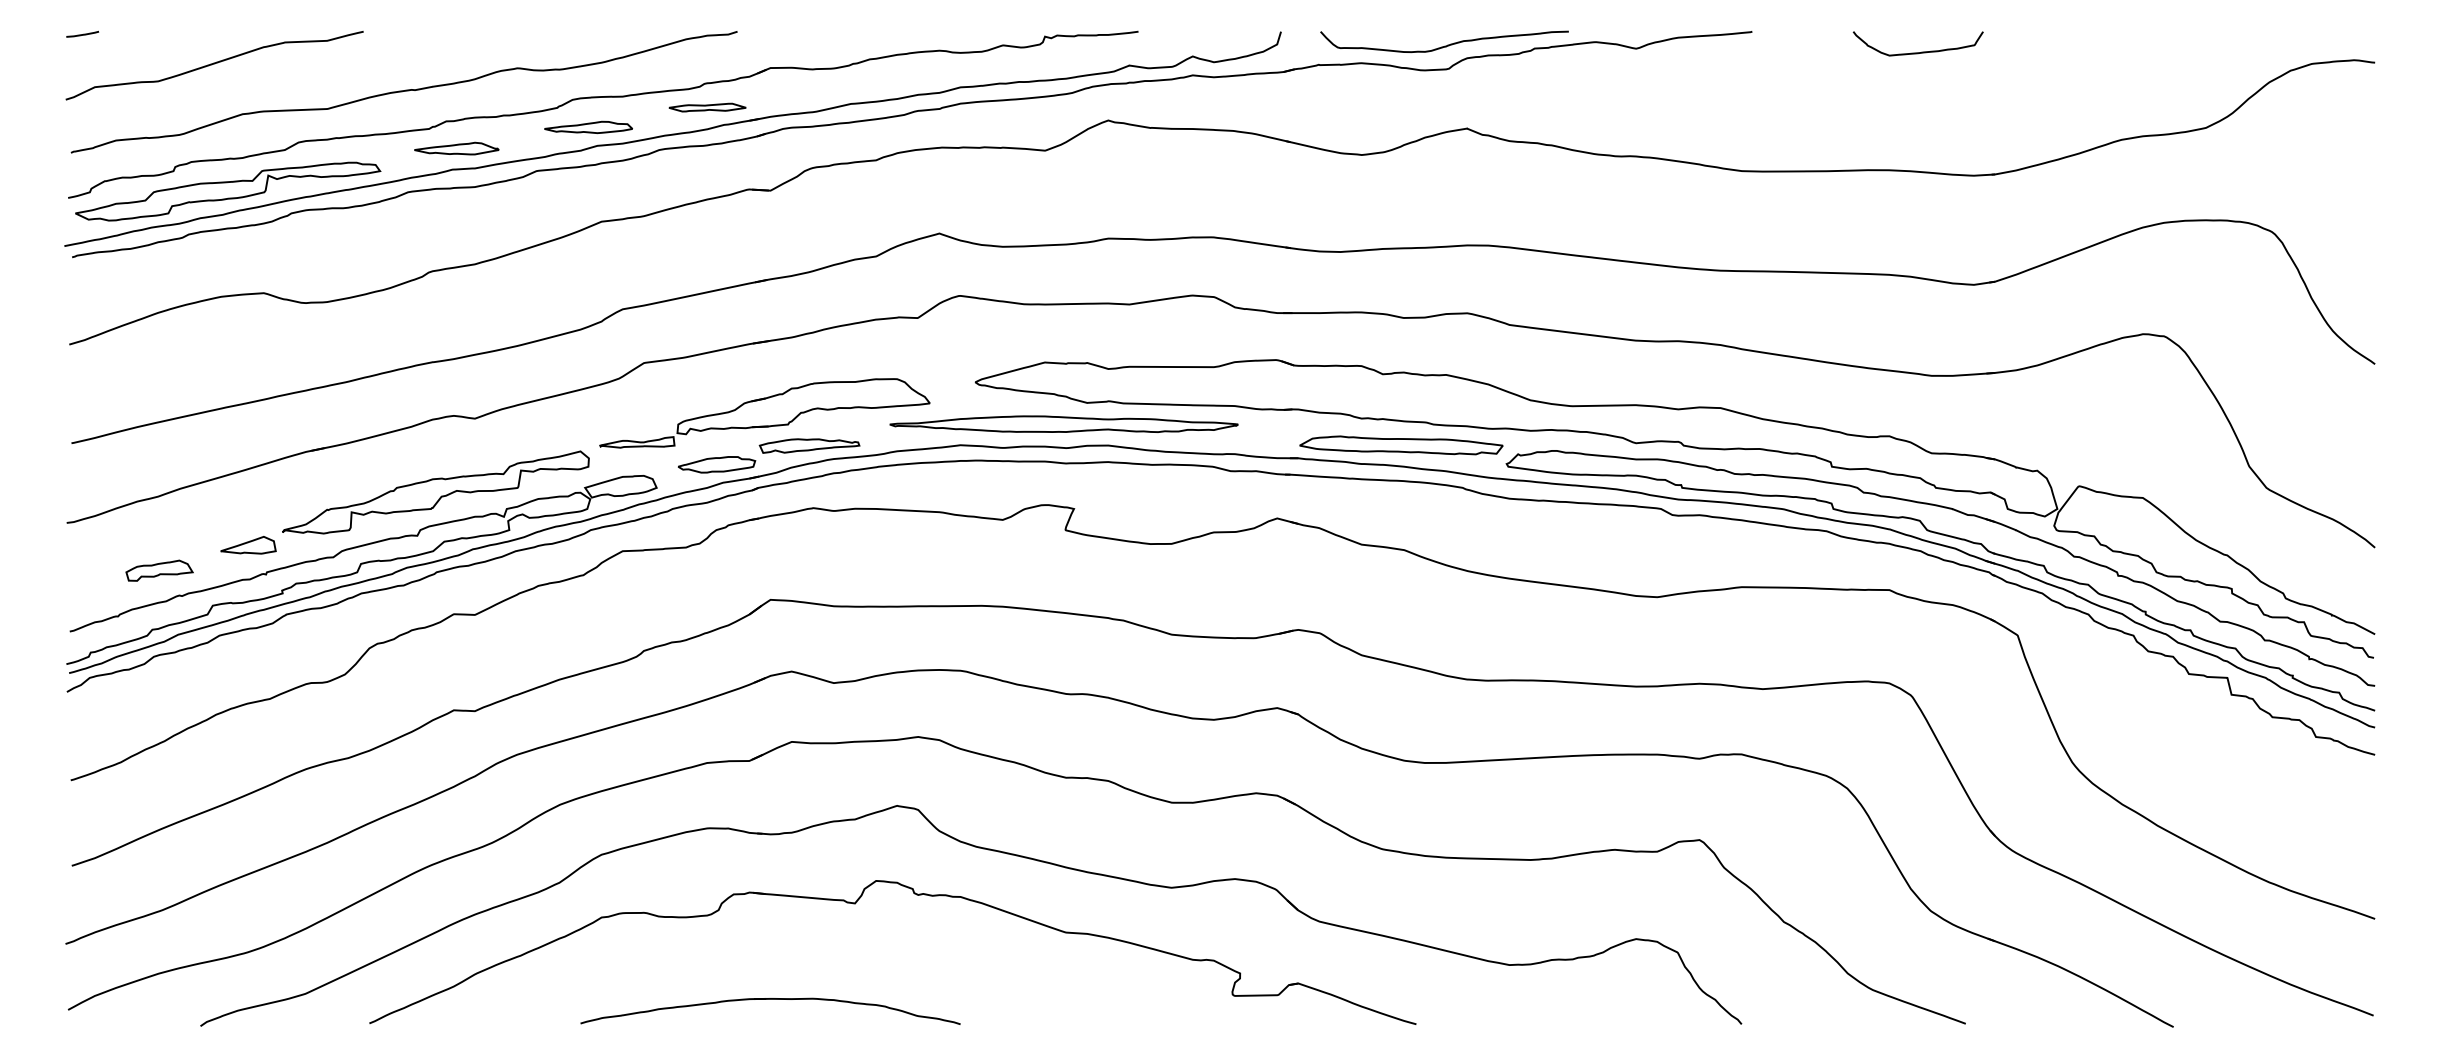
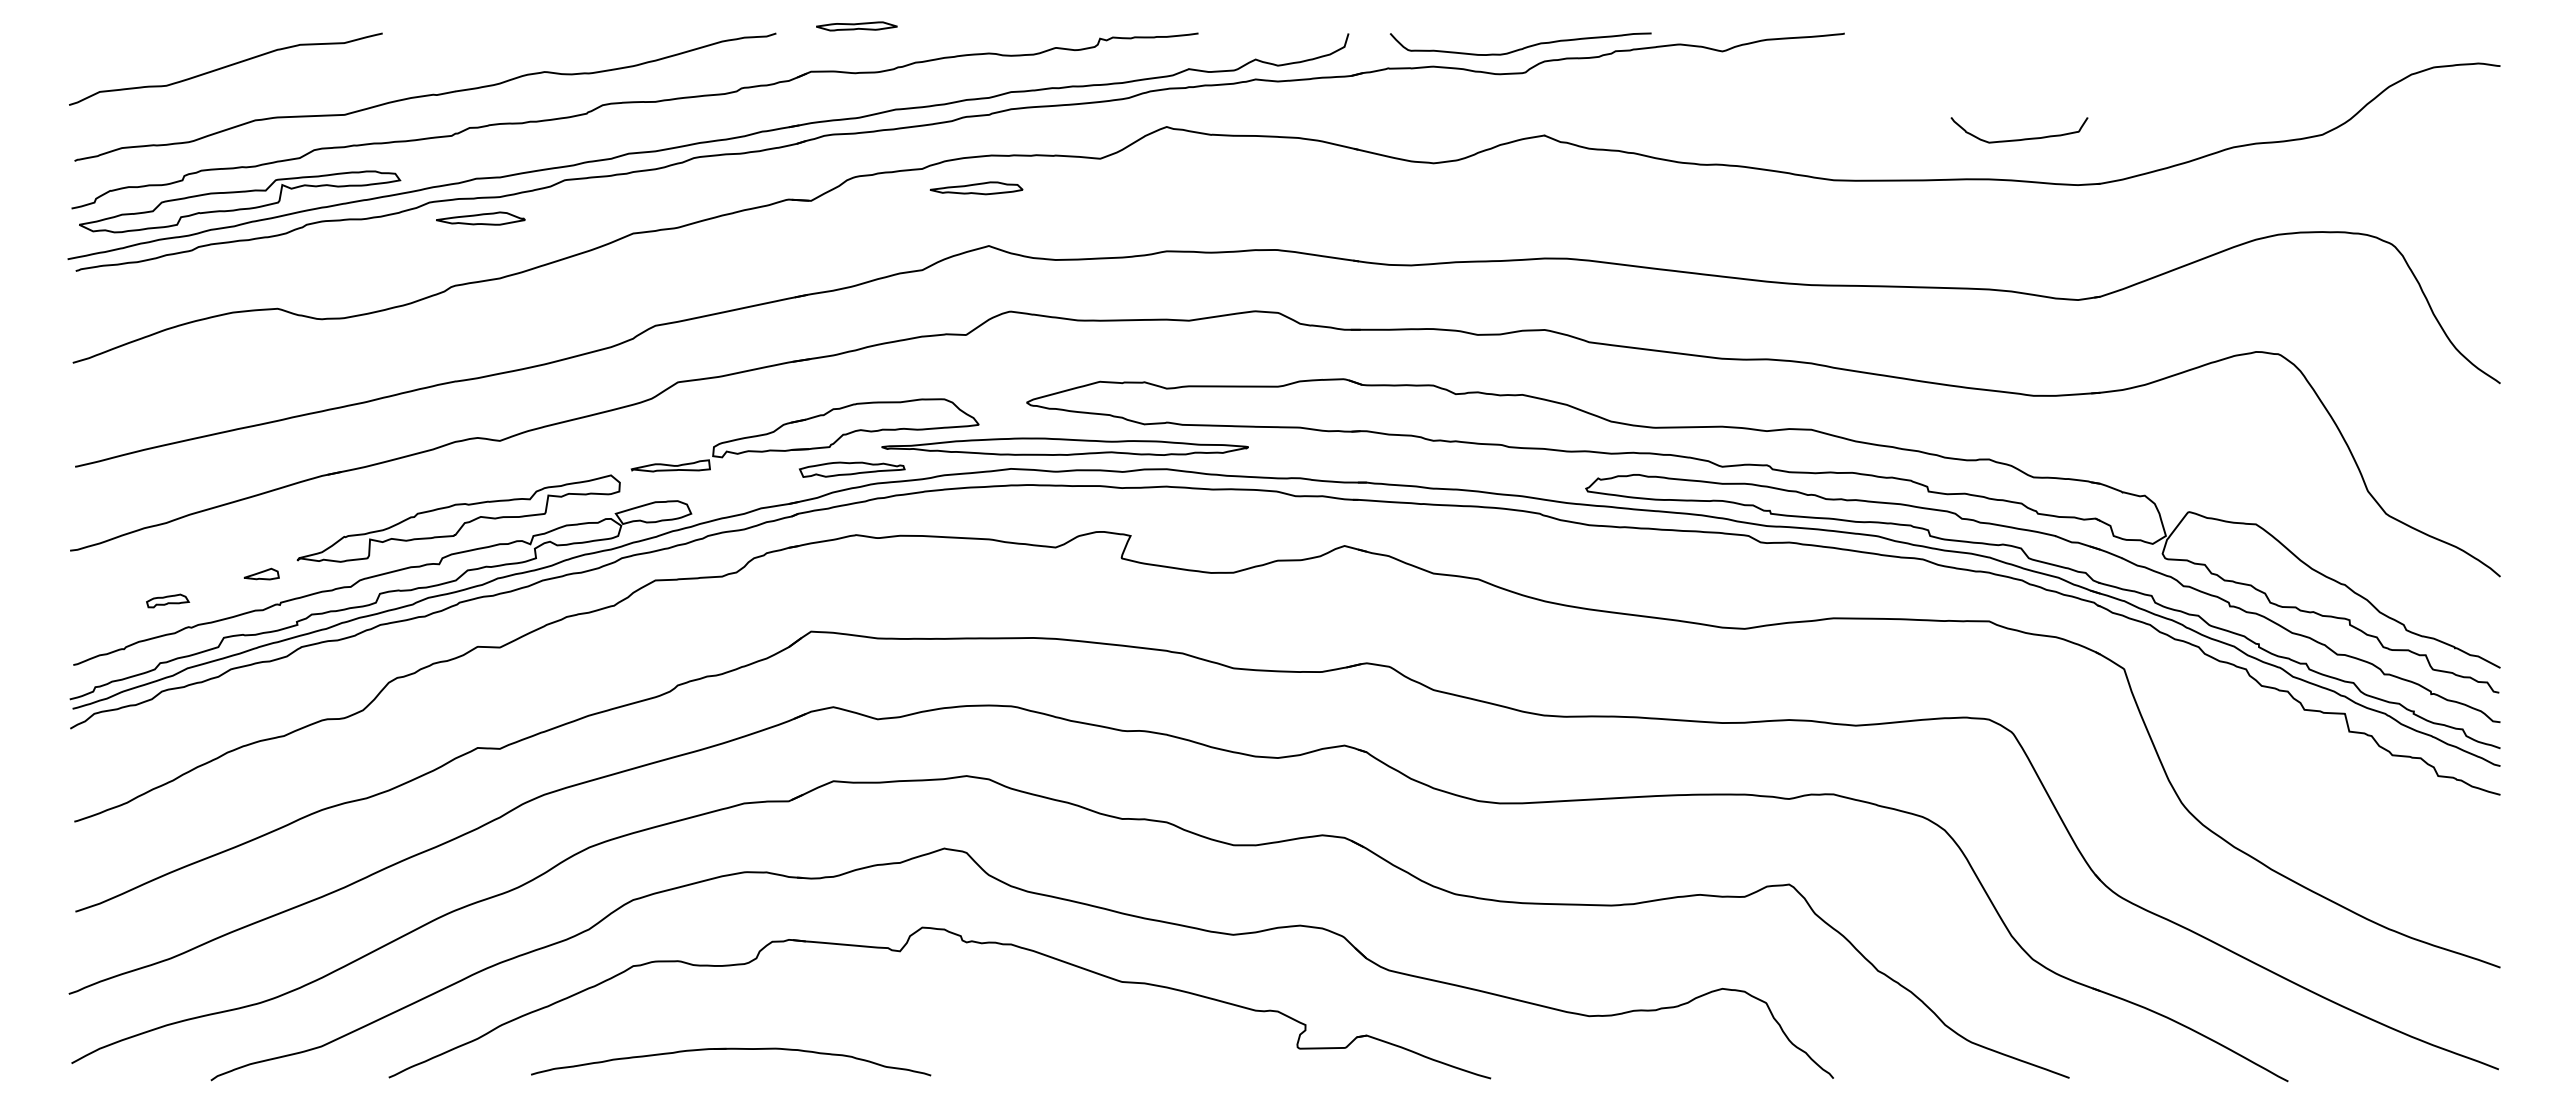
line: (83, 33) -> (87, 35), removed
curve: (1921, 51) -> (2022, 138), moved
part: (707, 107) -> (856, 26), moved
part: (588, 127) -> (976, 188), moved
part: (456, 148) -> (480, 218), moved
part: (1063, 423) -> (1064, 446), moved
part: (1401, 444) -> (1475, 468), removed
part: (716, 464) -> (754, 489), removed
part: (248, 544) -> (261, 573), size x0.6
part: (159, 570) -> (167, 600), size x0.6
part: (770, 999) -> (731, 1049), moved

